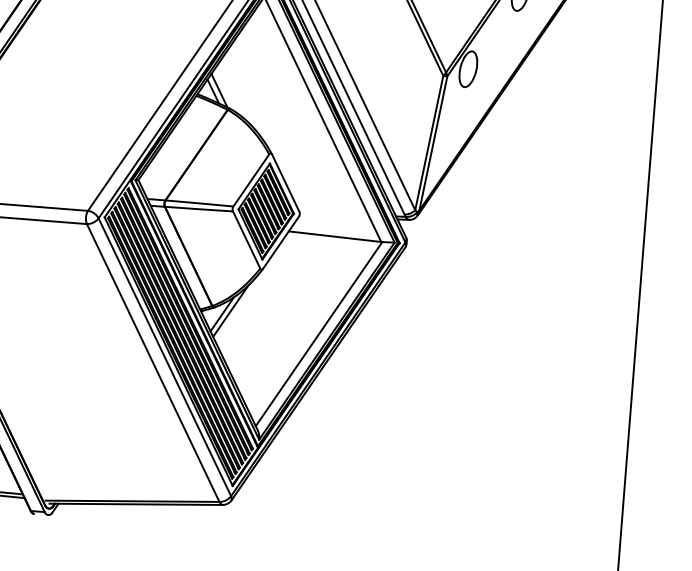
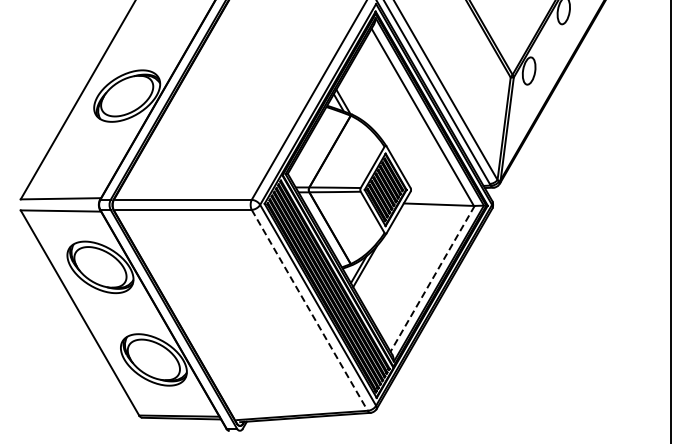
line: (318, 334) -> (432, 279), solid -> dashed
line: (152, 363) -> (309, 310), solid -> dashed

